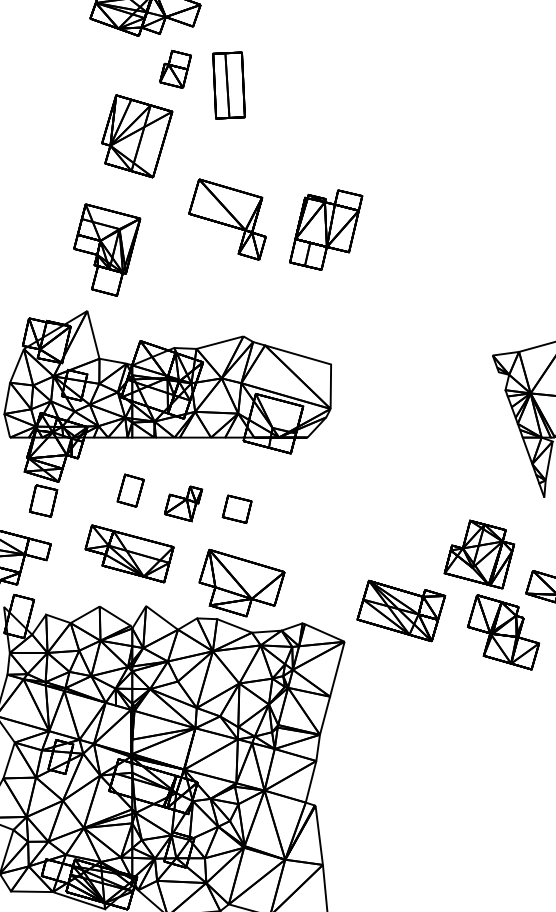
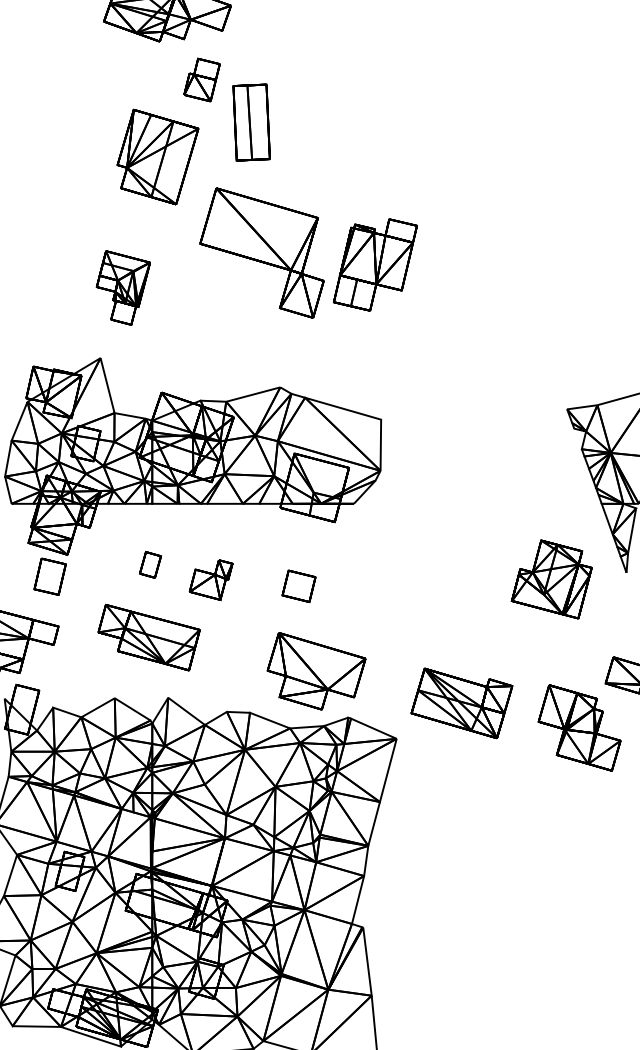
part: (228, 85) -> (251, 122), moved
part: (227, 219) -> (261, 252), size x1.4
part: (107, 249) -> (123, 287), size x0.7
part: (130, 490) -> (150, 564), size x0.7
part: (236, 508) -> (298, 585), moved
part: (479, 554) -> (551, 579), moved
part: (241, 583) -> (316, 671), moved

